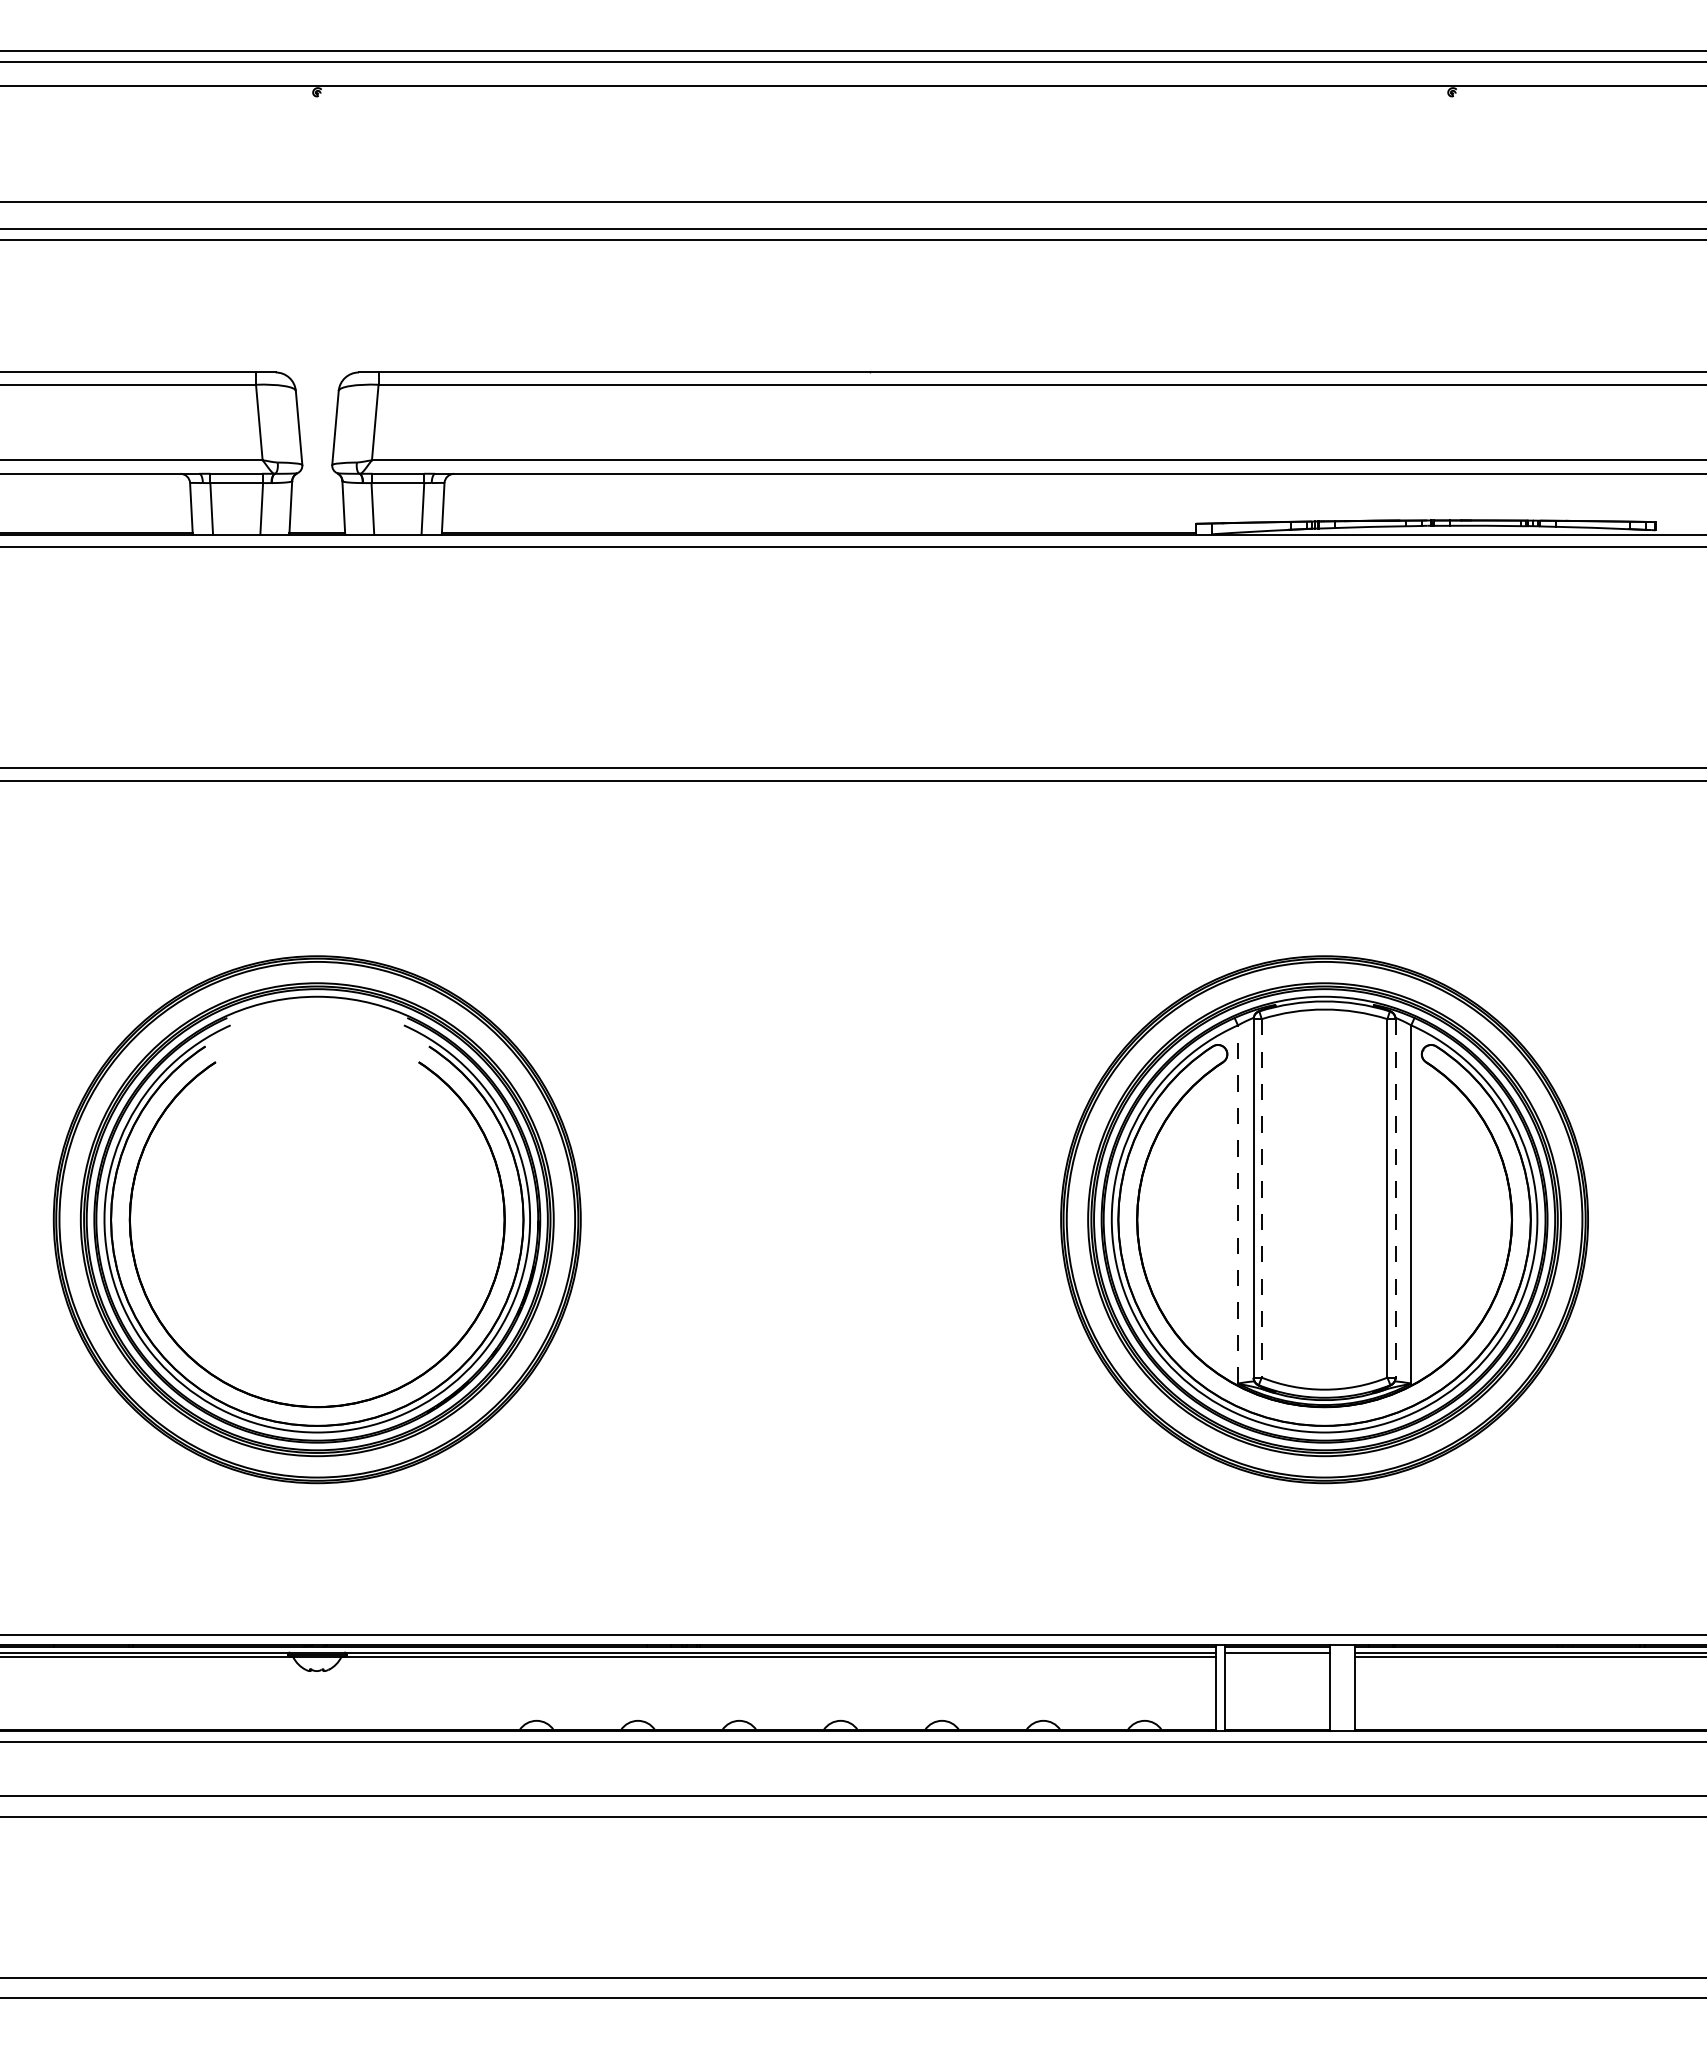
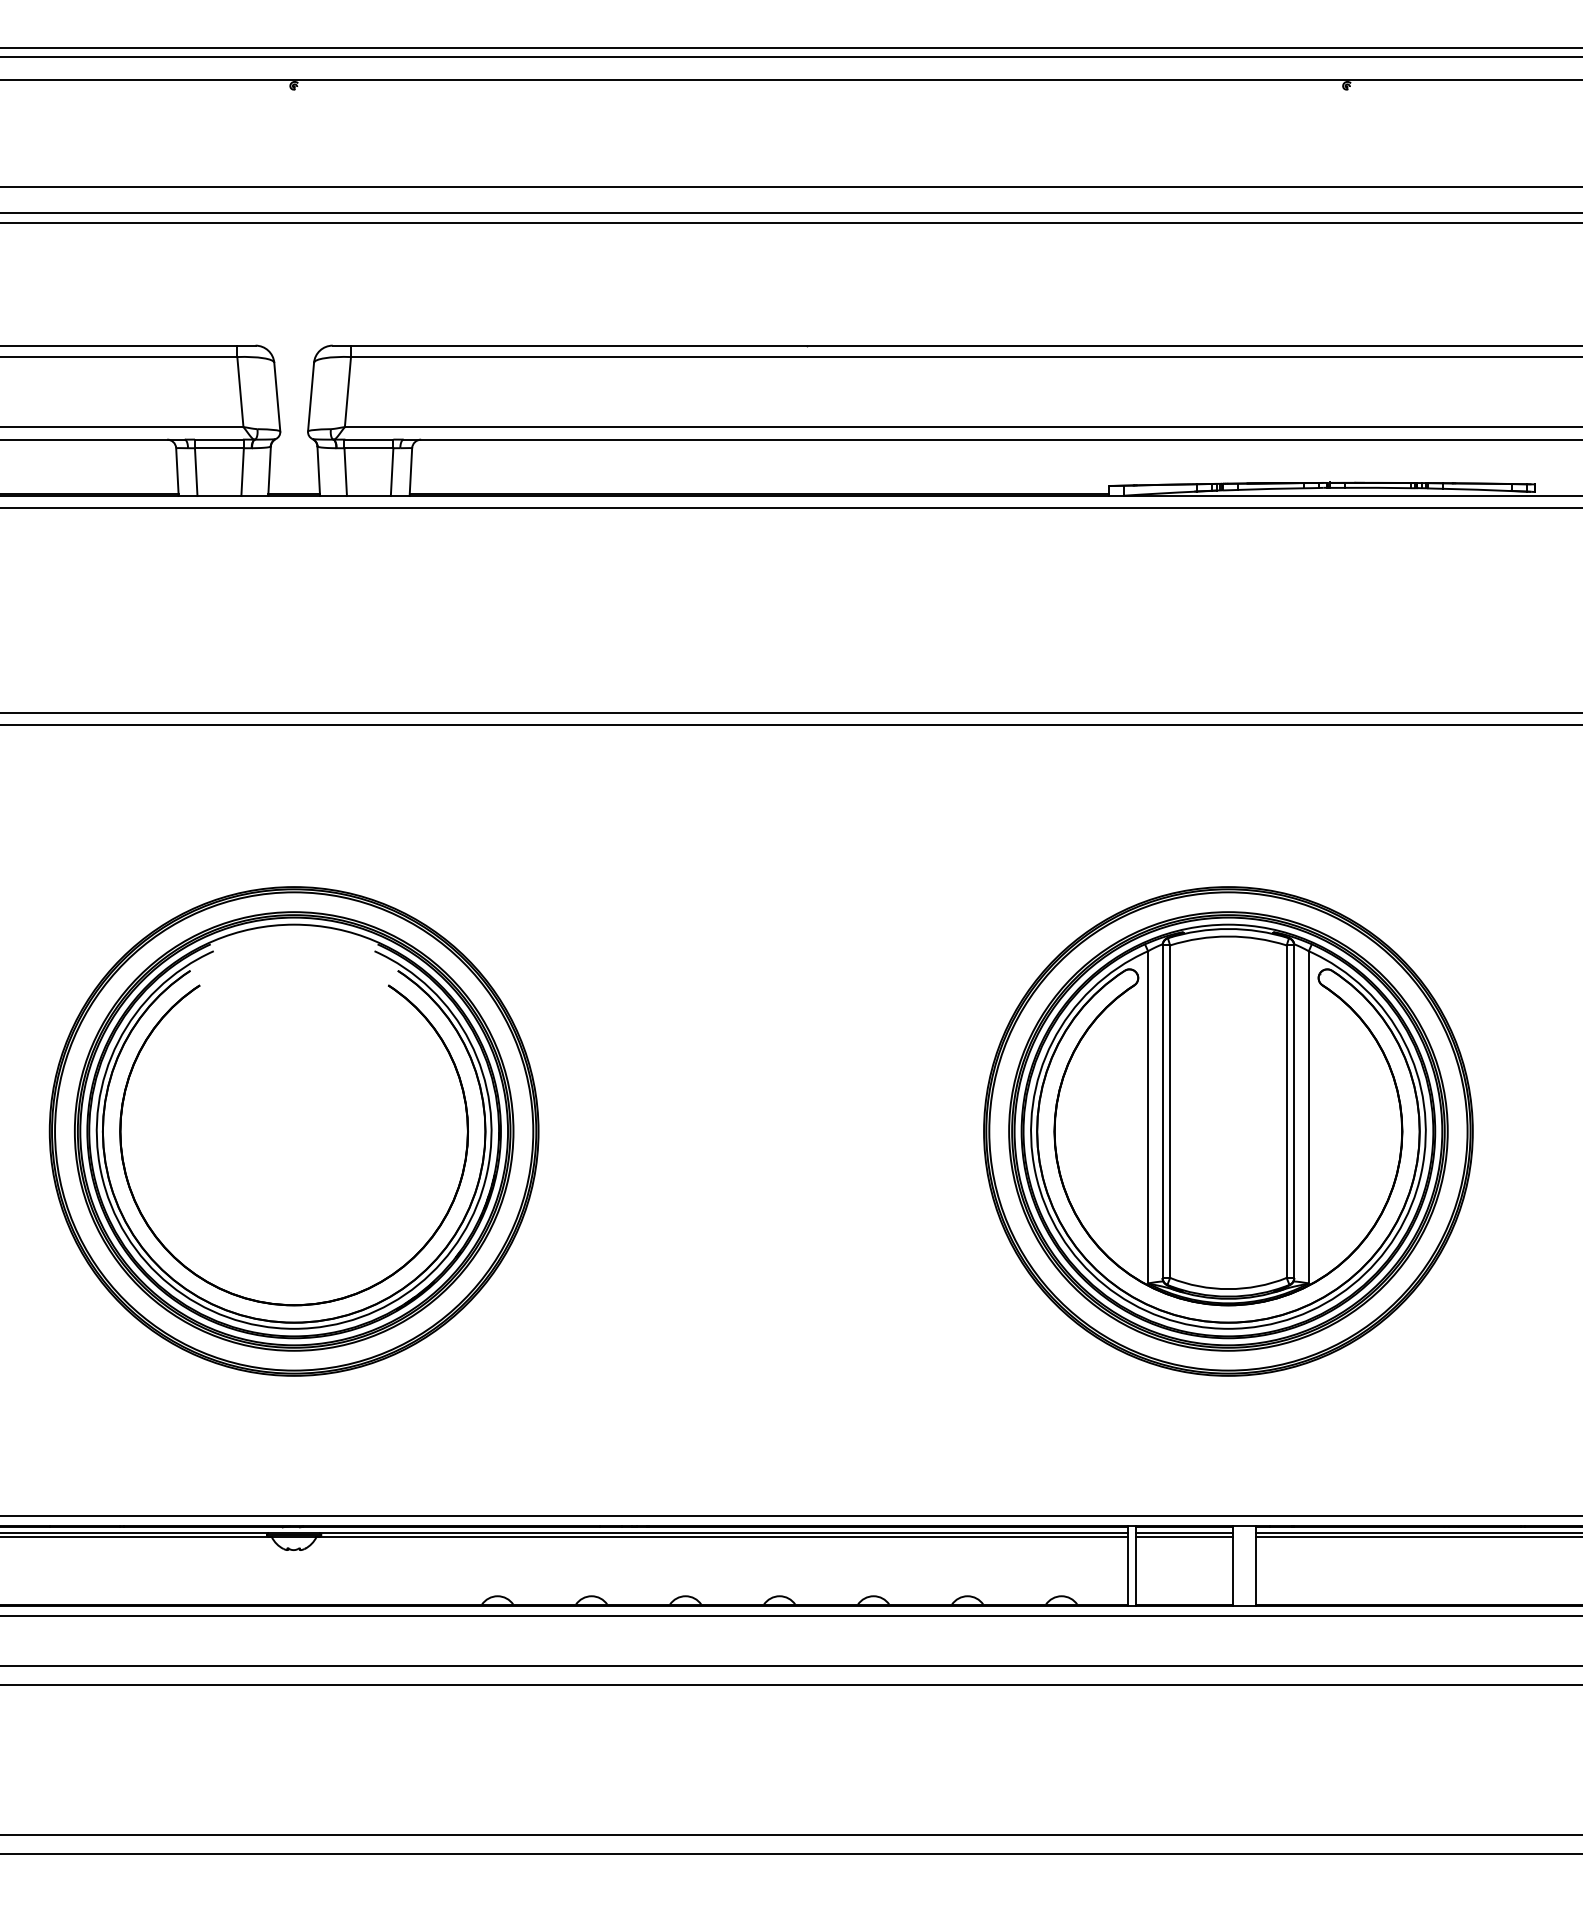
line: (1261, 1198) -> (1169, 1111), dashed -> solid
line: (1395, 1198) -> (1294, 1111), dashed -> solid
line: (1237, 1203) -> (1147, 1116), dashed -> solid
line: (1277, 1657) -> (1184, 1537), added

